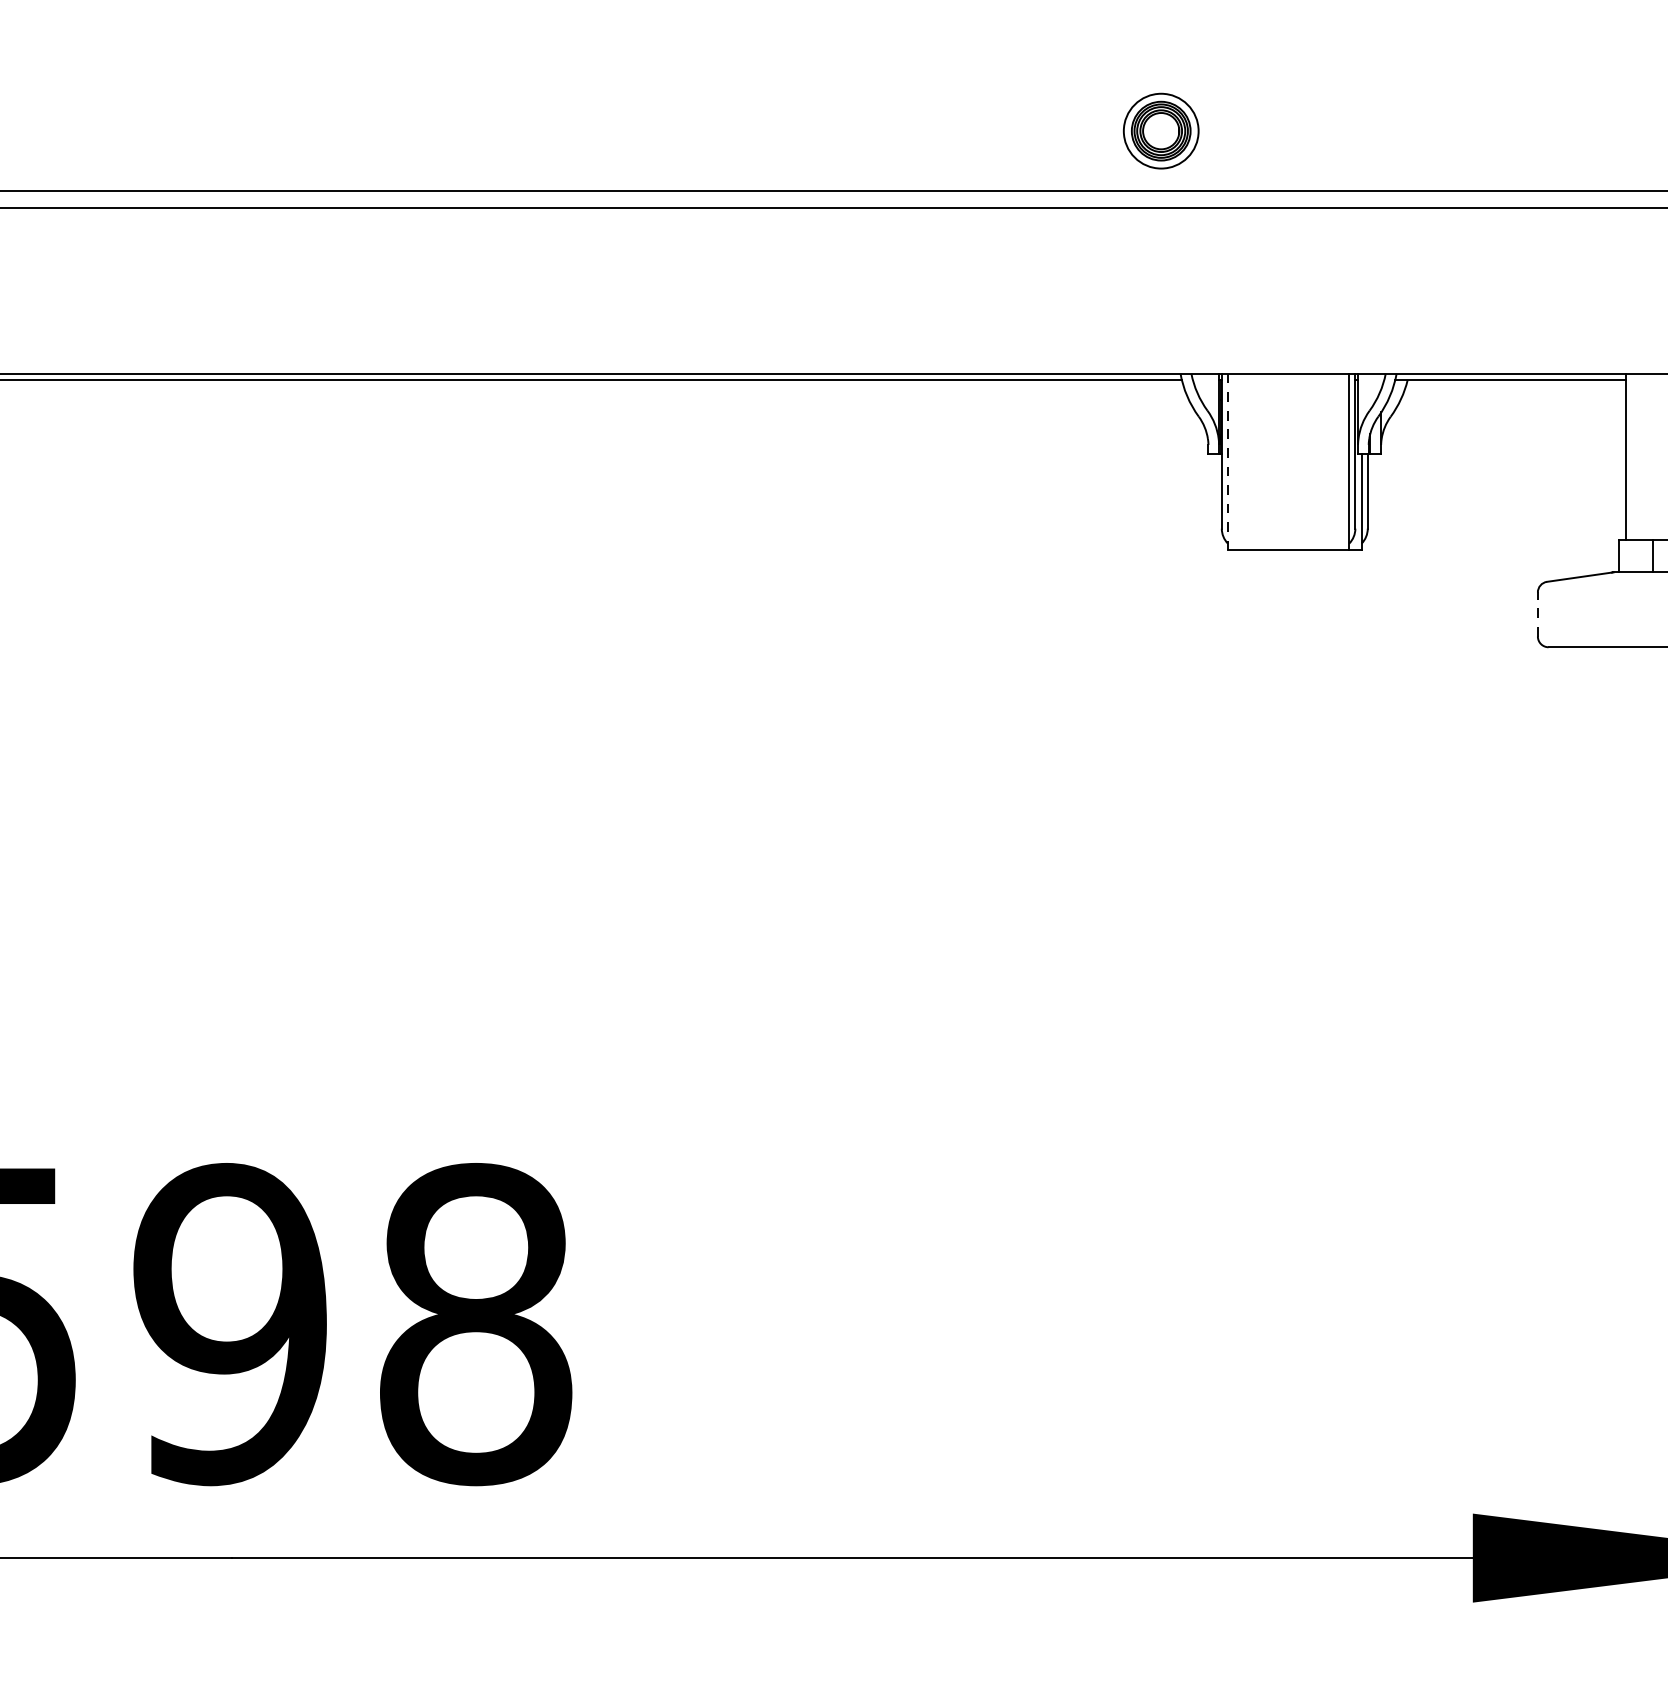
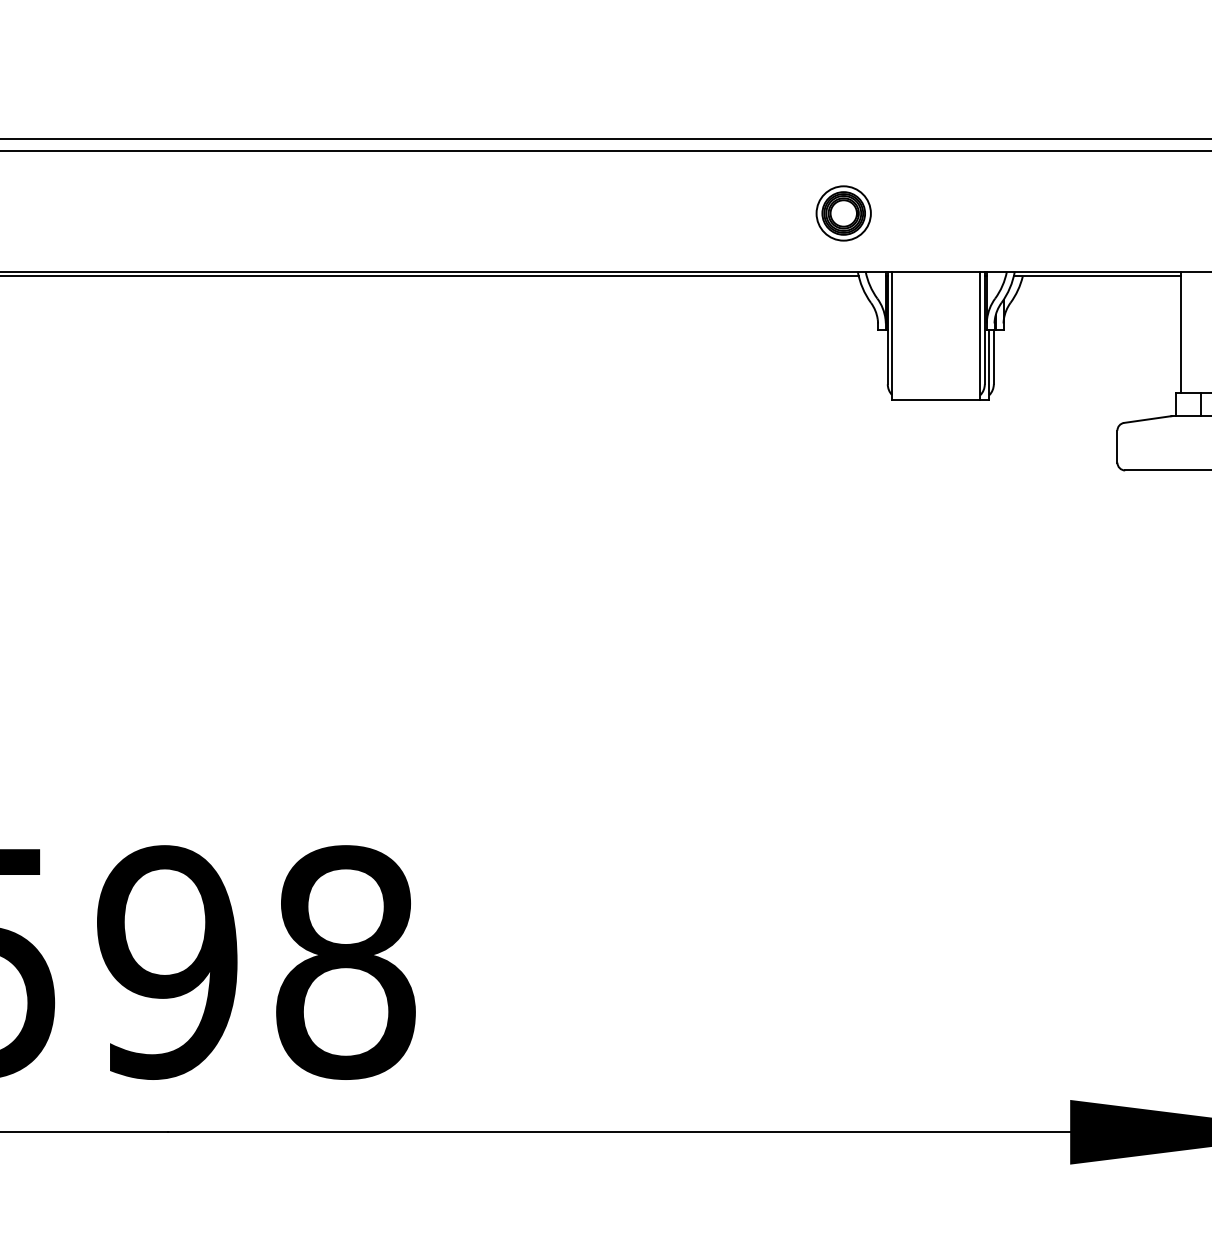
part: (1160, 131) -> (843, 213), moved
line: (1228, 461) -> (892, 335), dashed -> solid
line: (1537, 614) -> (1117, 446), dashed -> solid

